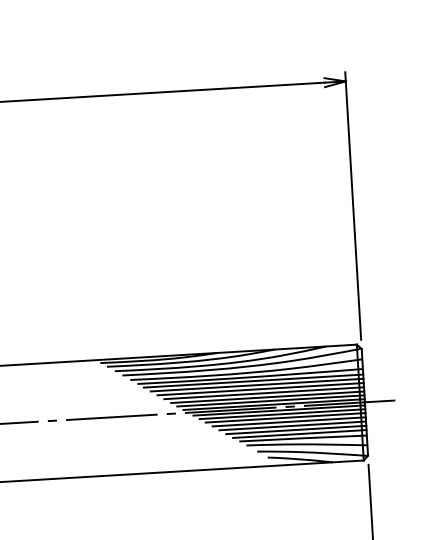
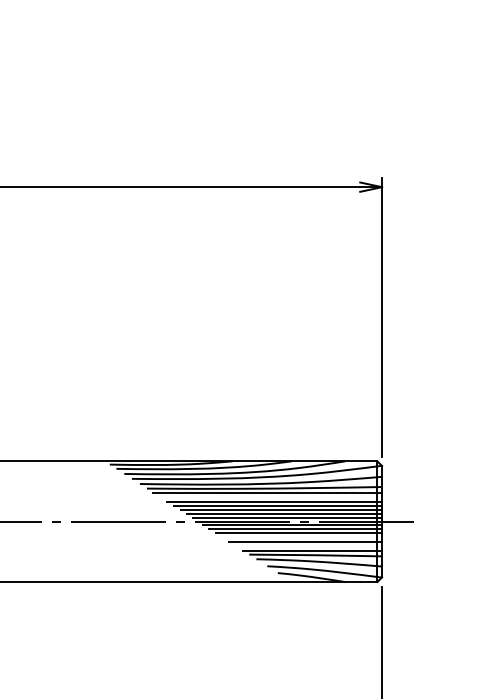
line: (257, 385) -> (271, 497), removed
line: (289, 422) -> (302, 537), removed
line: (296, 430) -> (309, 546), removed

